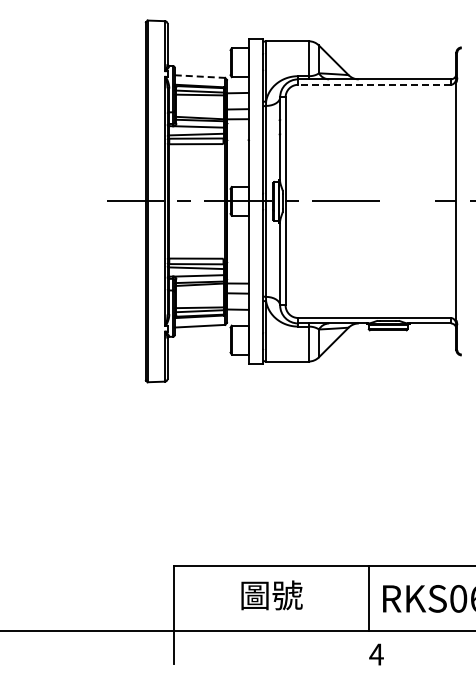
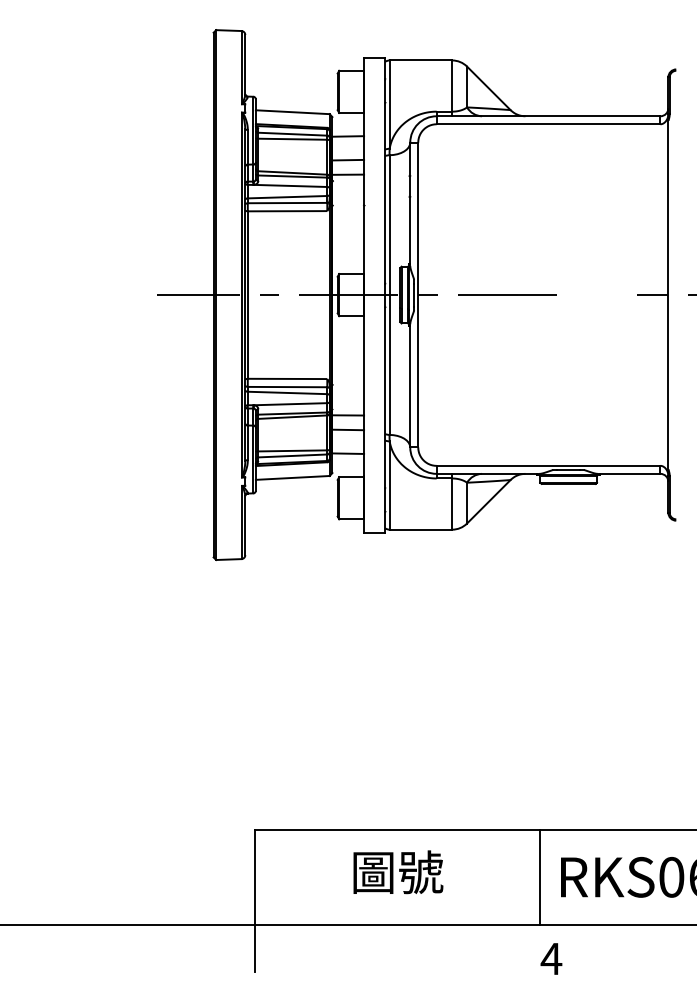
line: (200, 76) -> (293, 112), dashed -> solid
line: (374, 84) -> (548, 123), dashed -> solid

